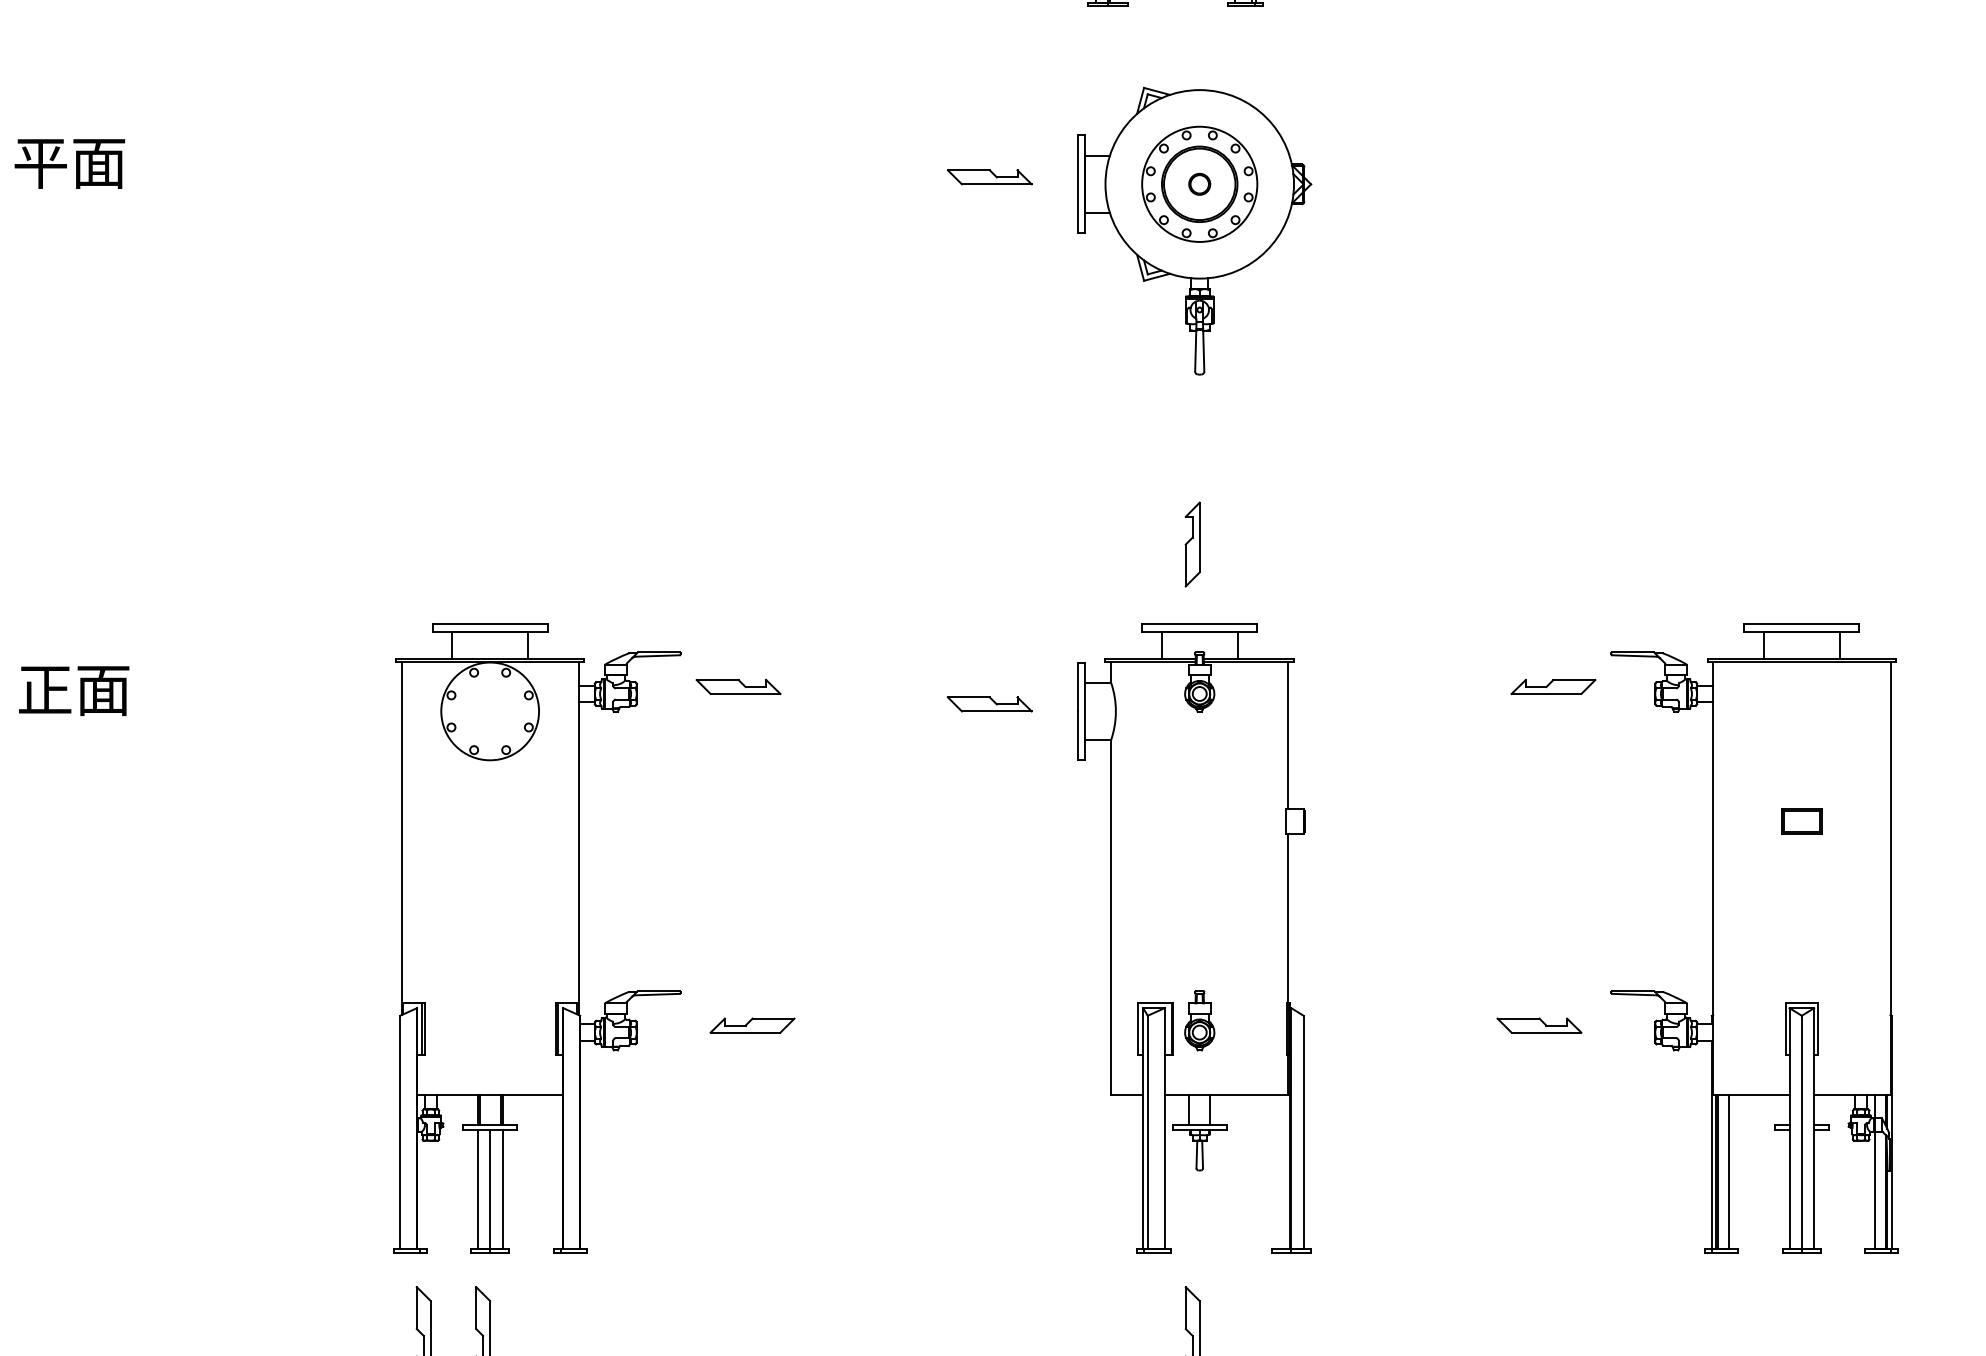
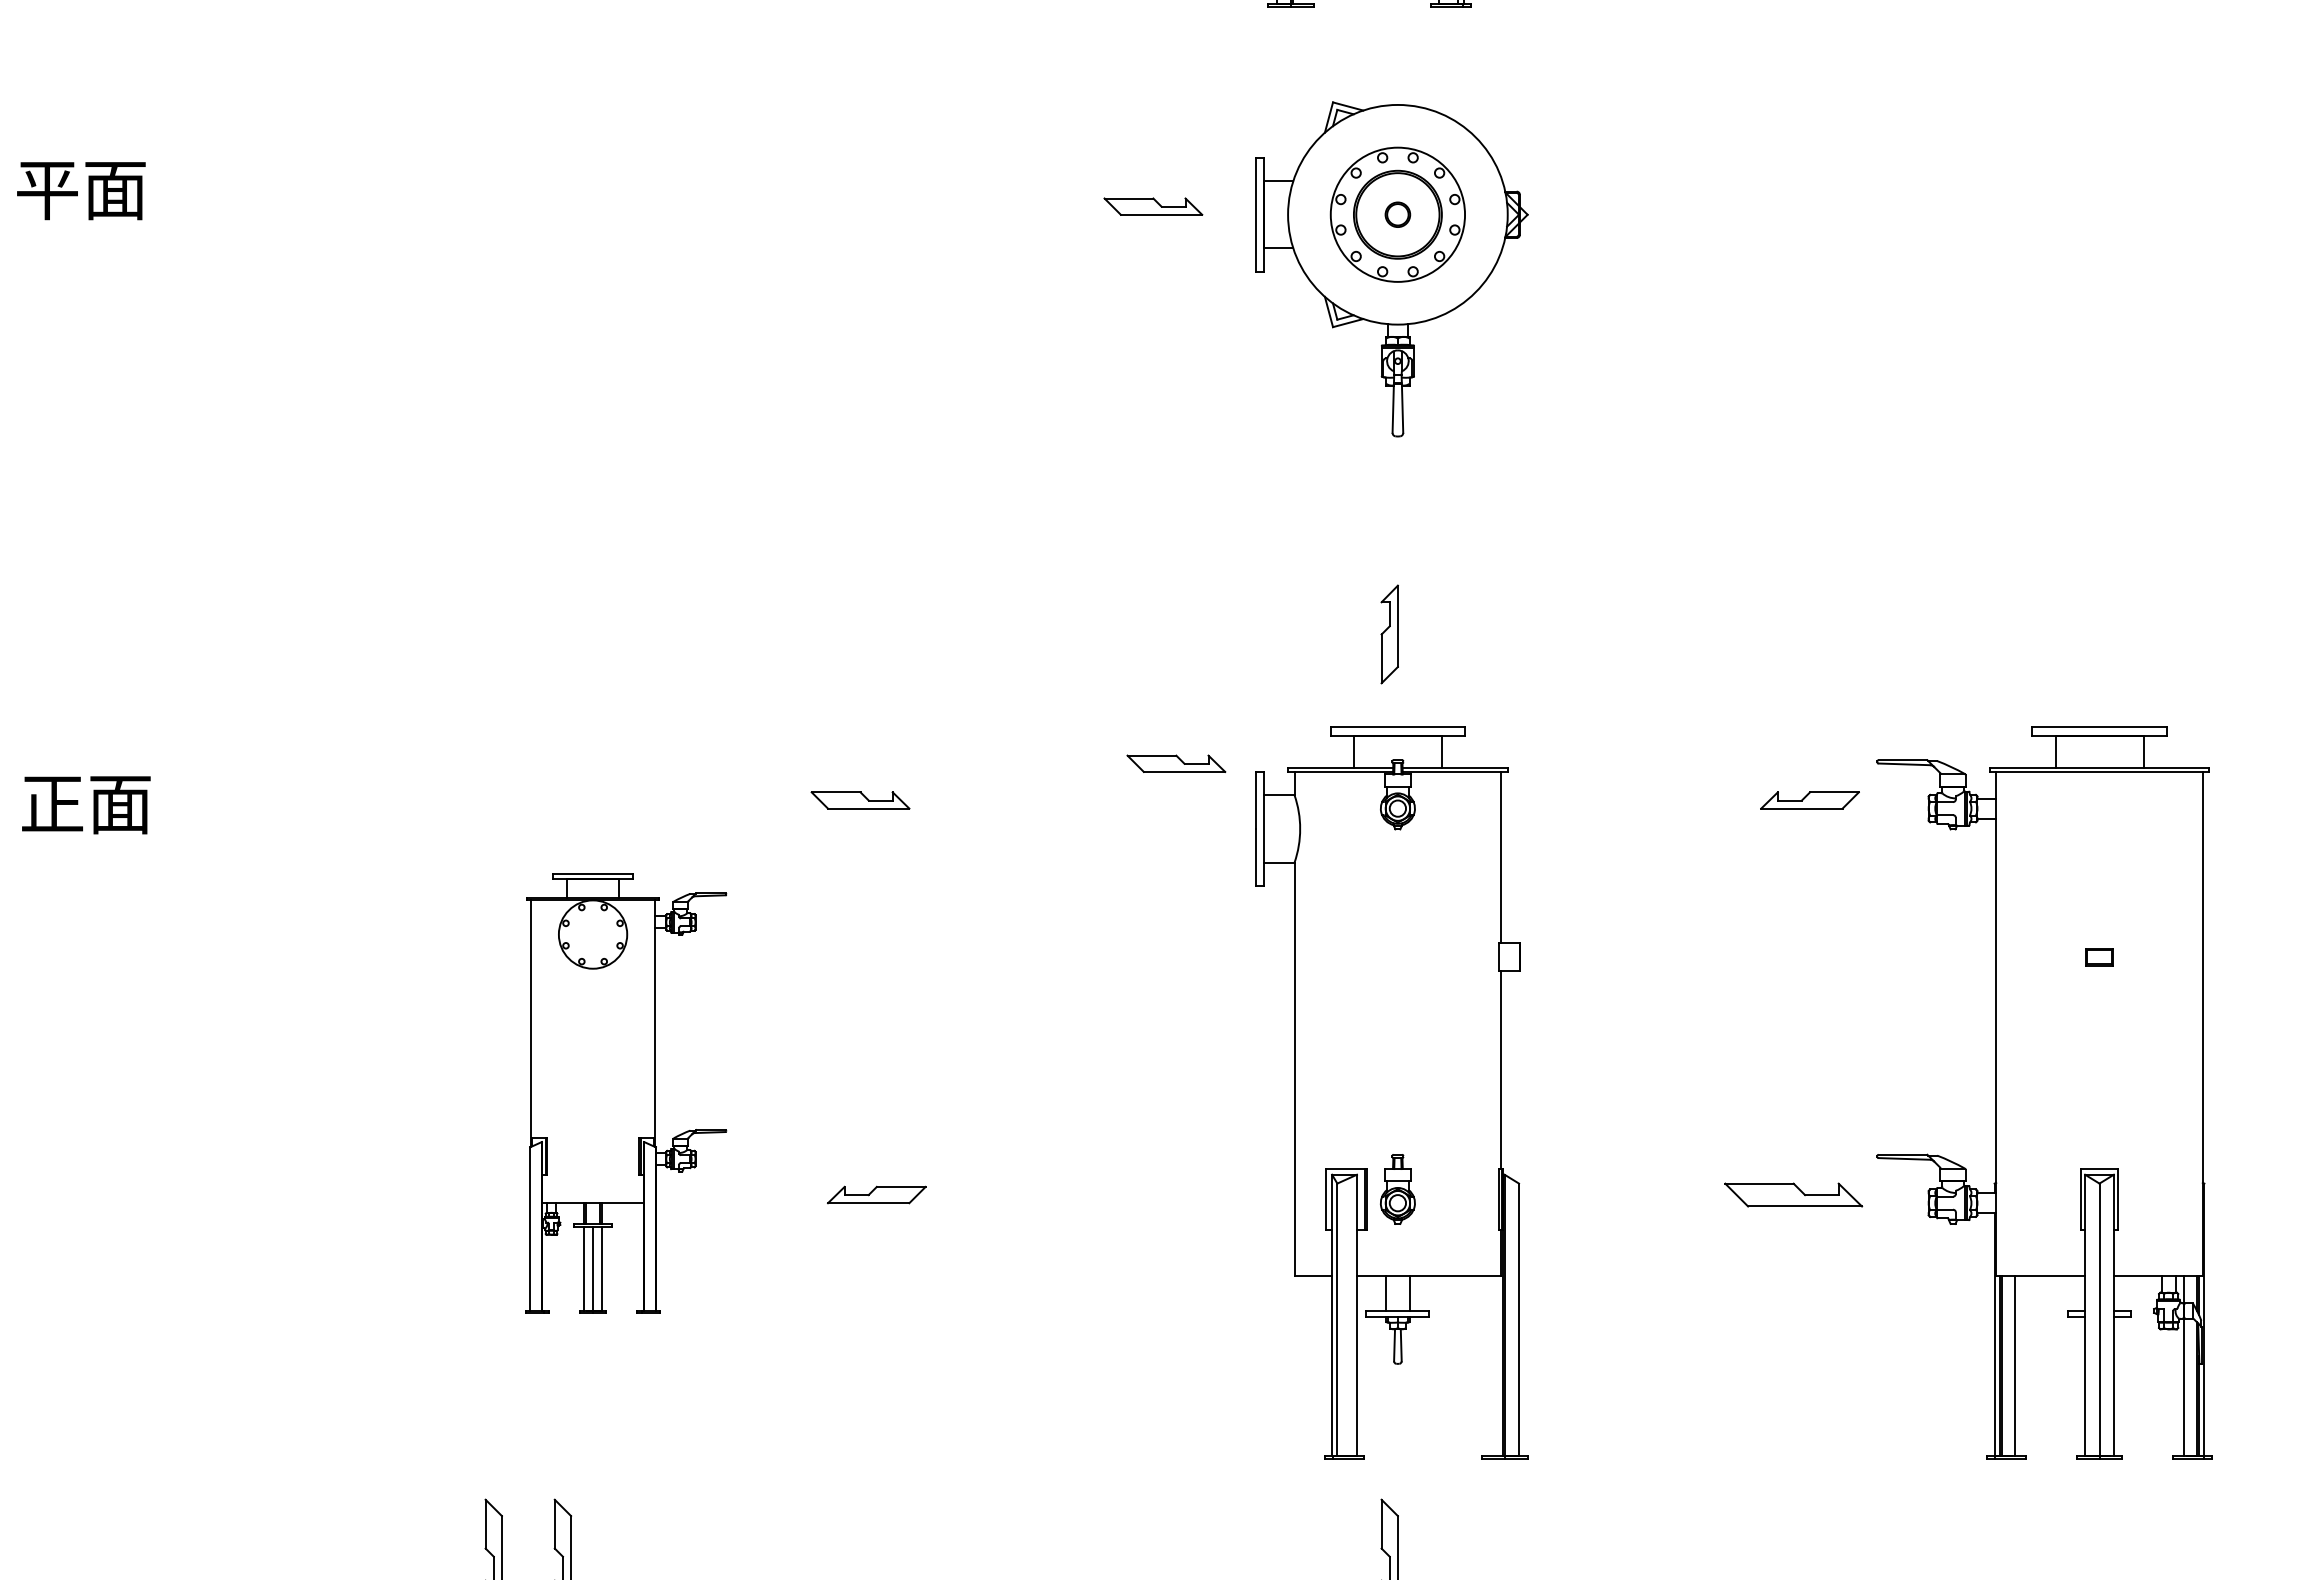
part: (989, 704) -> (1176, 763), moved
part: (1801, 820) -> (2099, 956), size x0.6
part: (536, 937) -> (625, 1092), size x0.6
part: (1539, 1025) -> (1793, 1194), size x1.4

